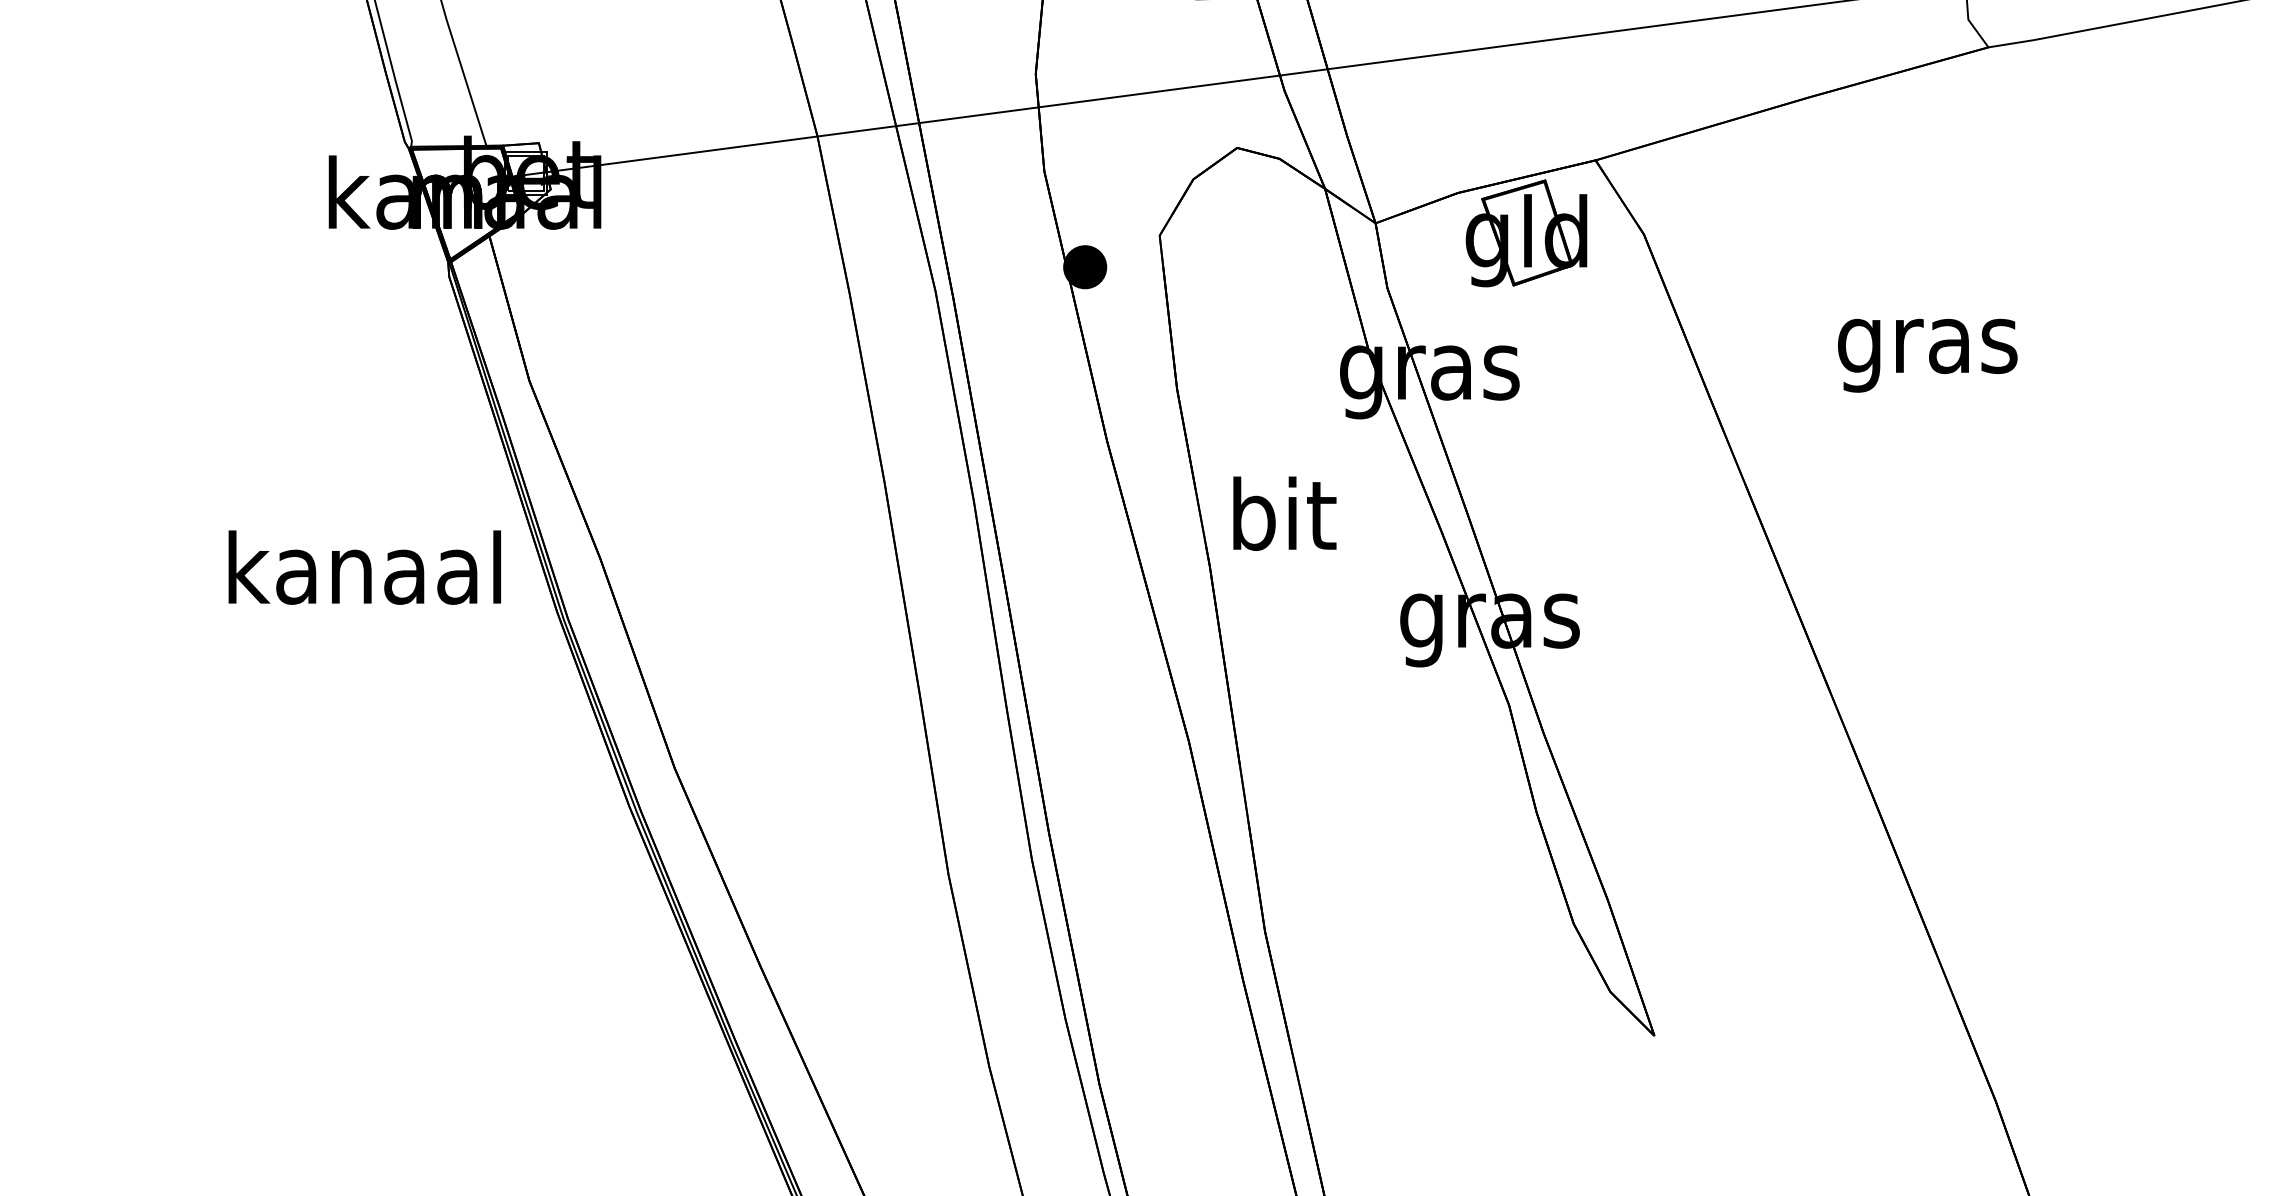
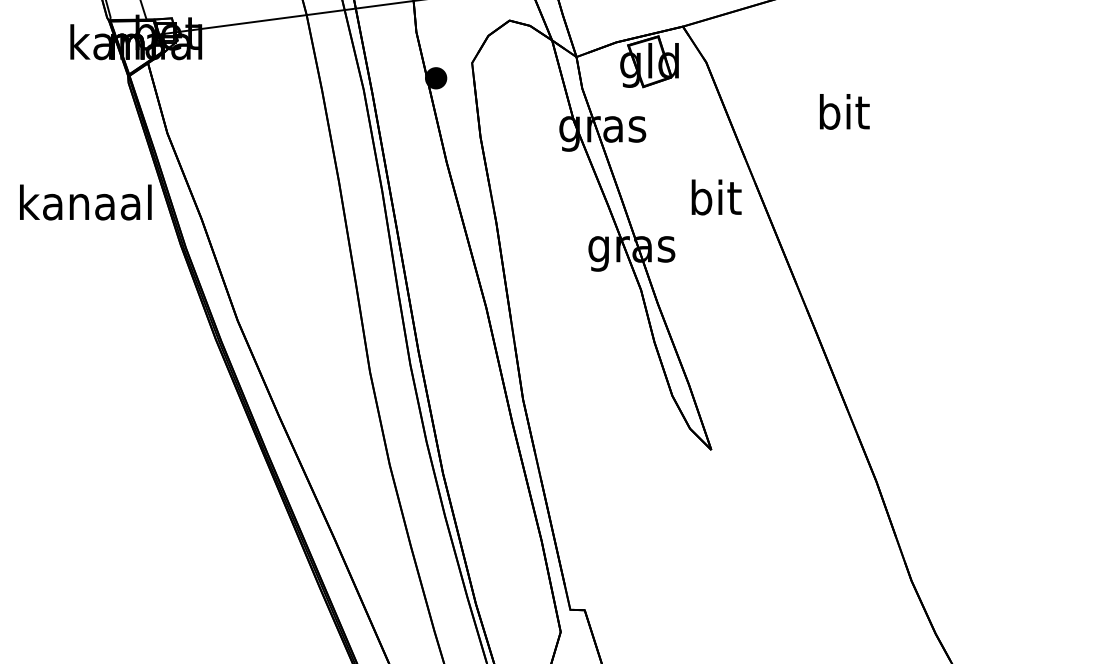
text: (1927, 346) -> (843, 116), gras -> bit
text: (1284, 513) -> (716, 197), moved
text: (364, 567) -> (85, 202), moved

